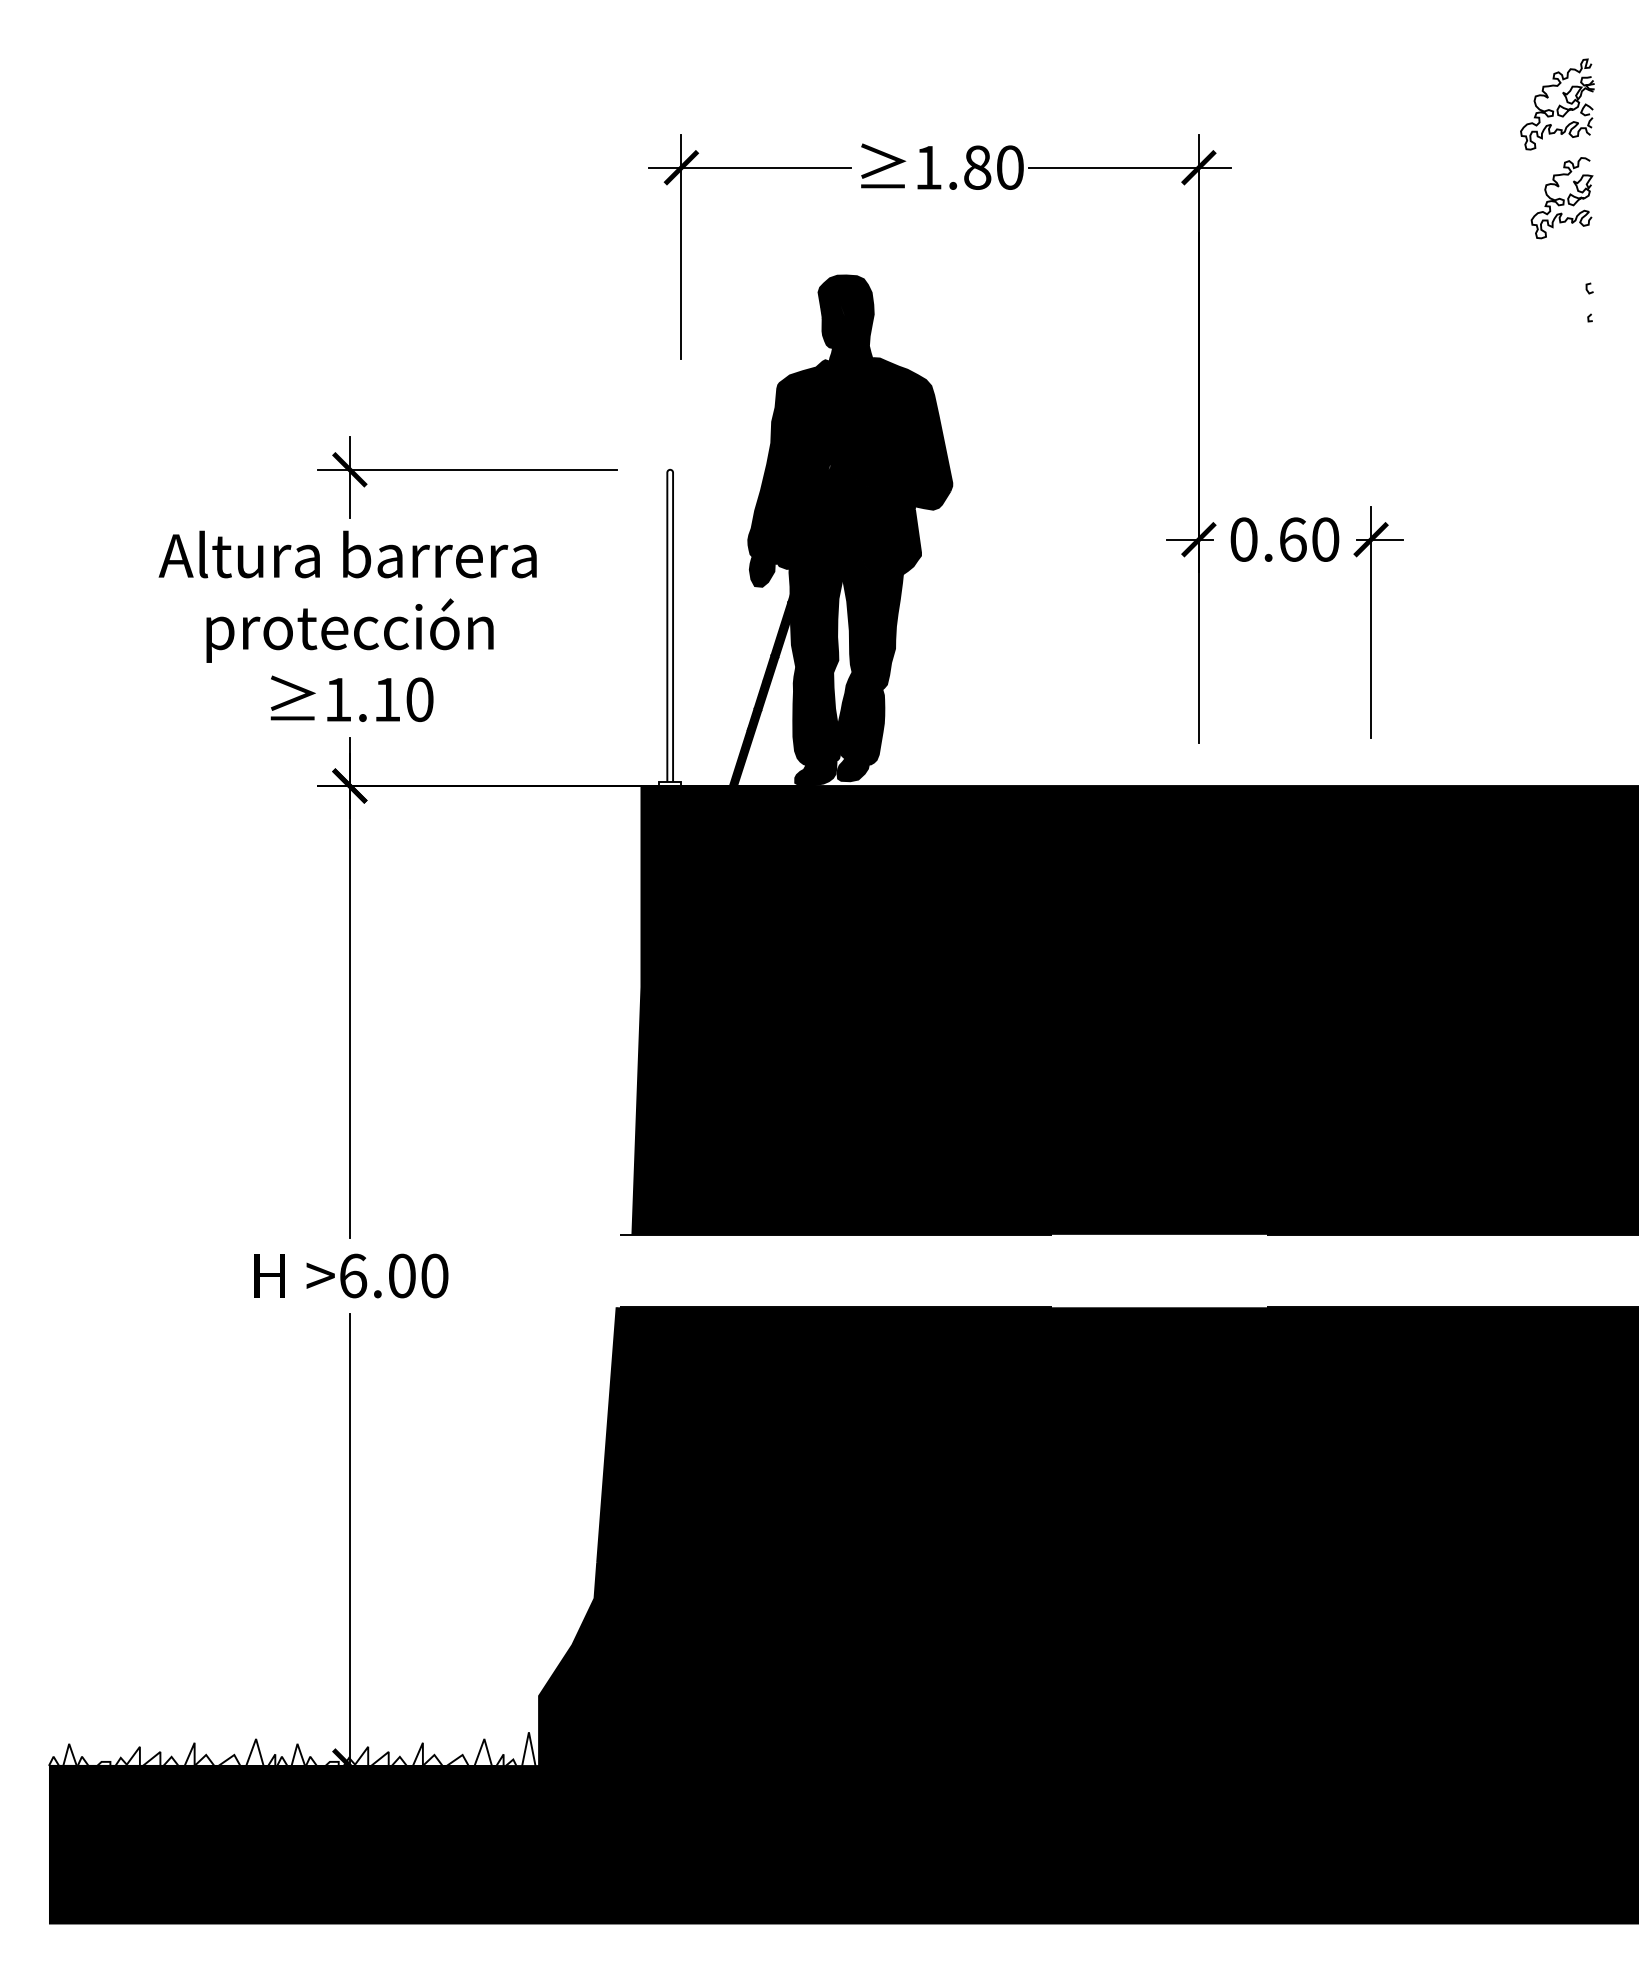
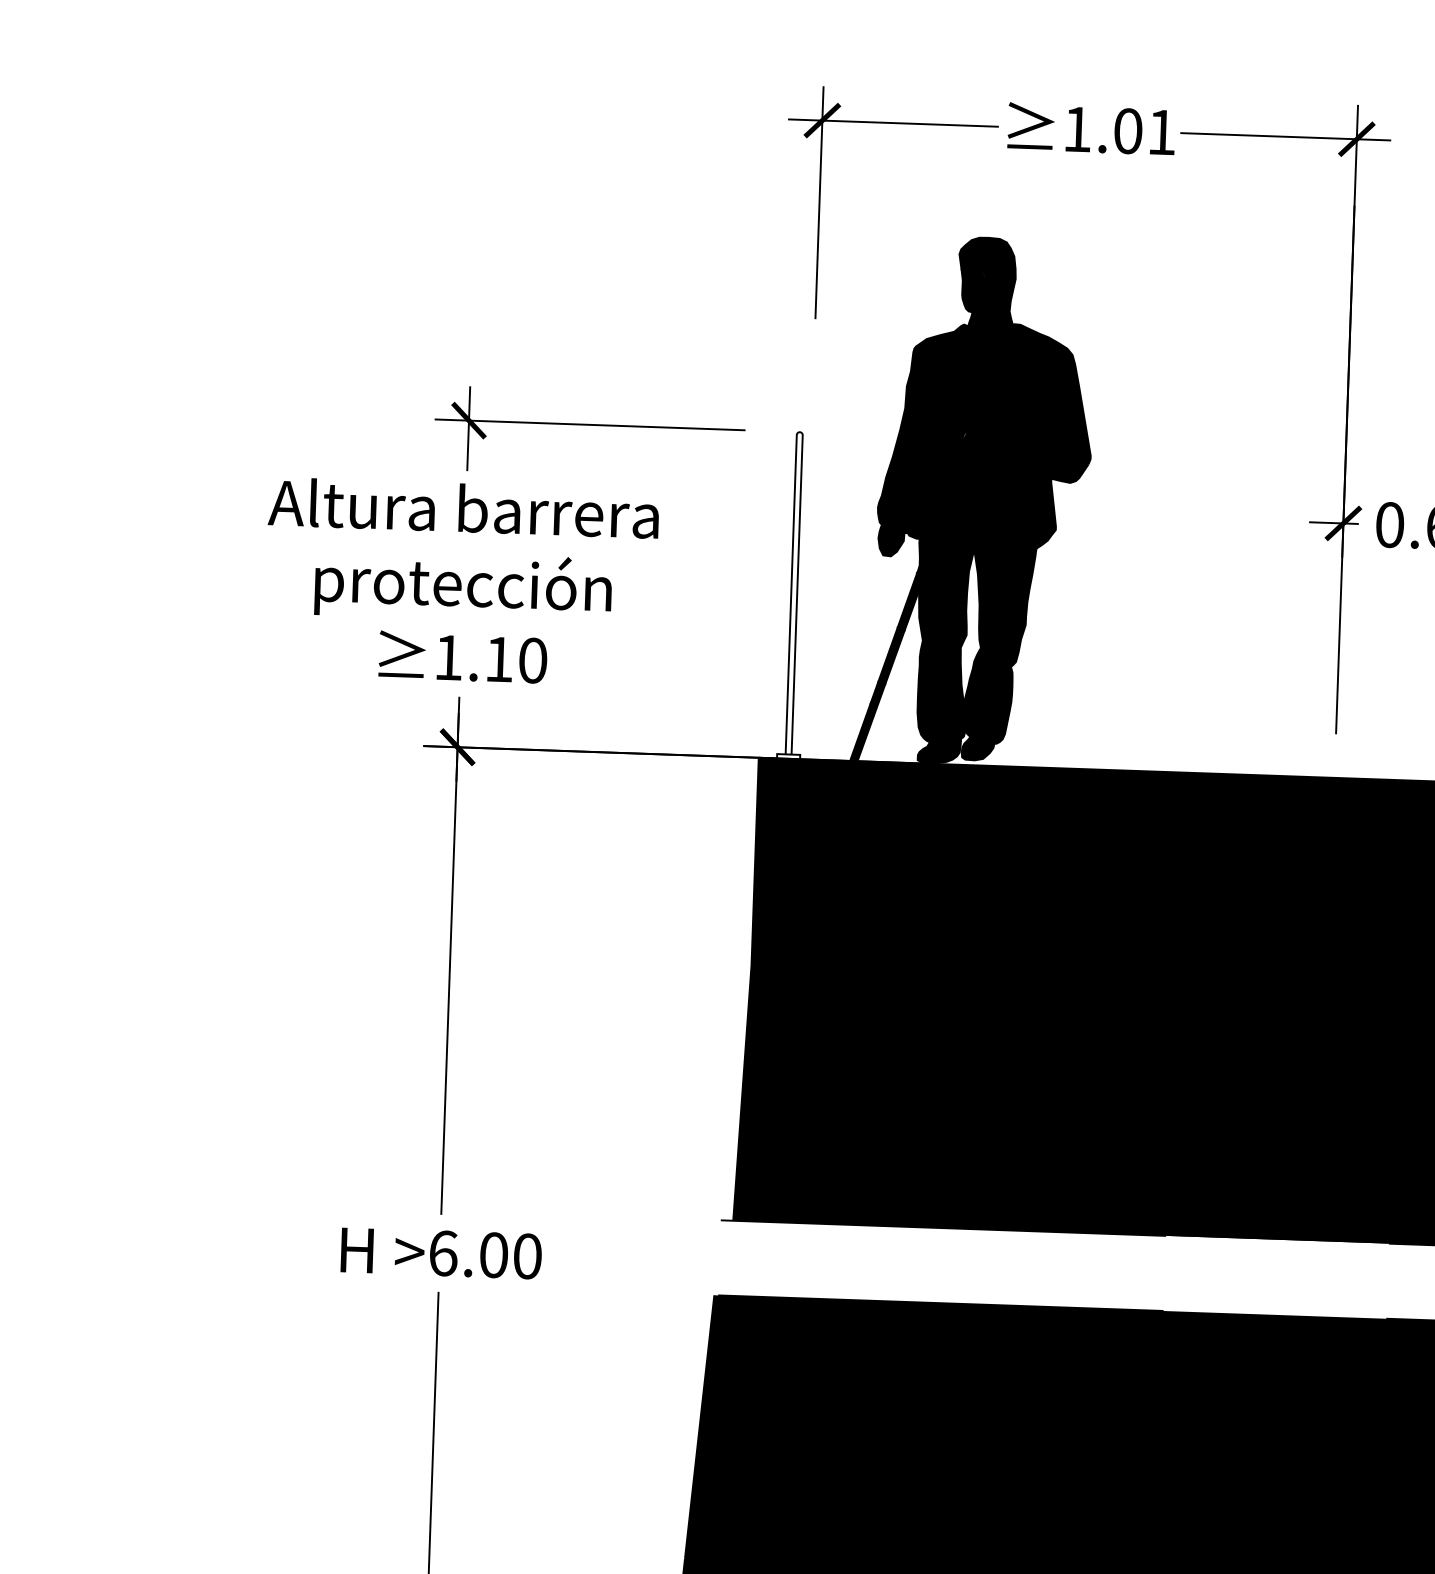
text: (993, 167) -> (1144, 131), 1.80 -> 1.01

